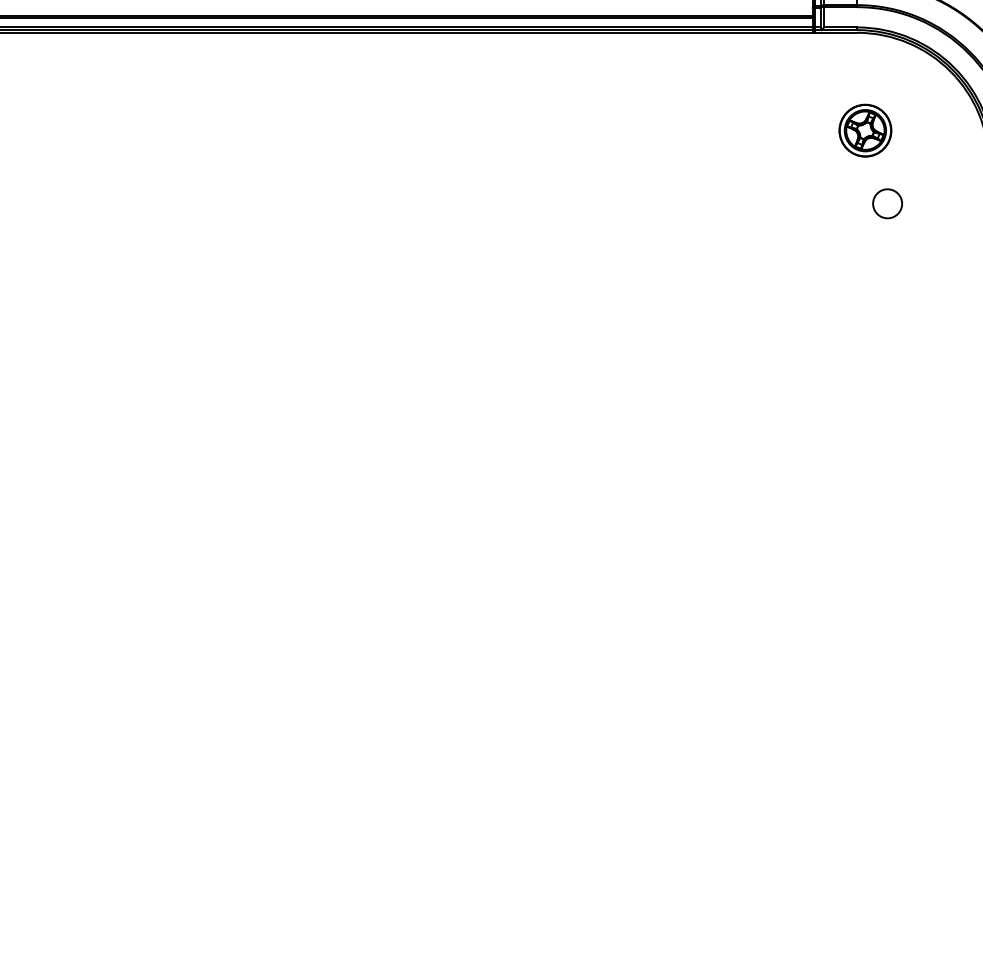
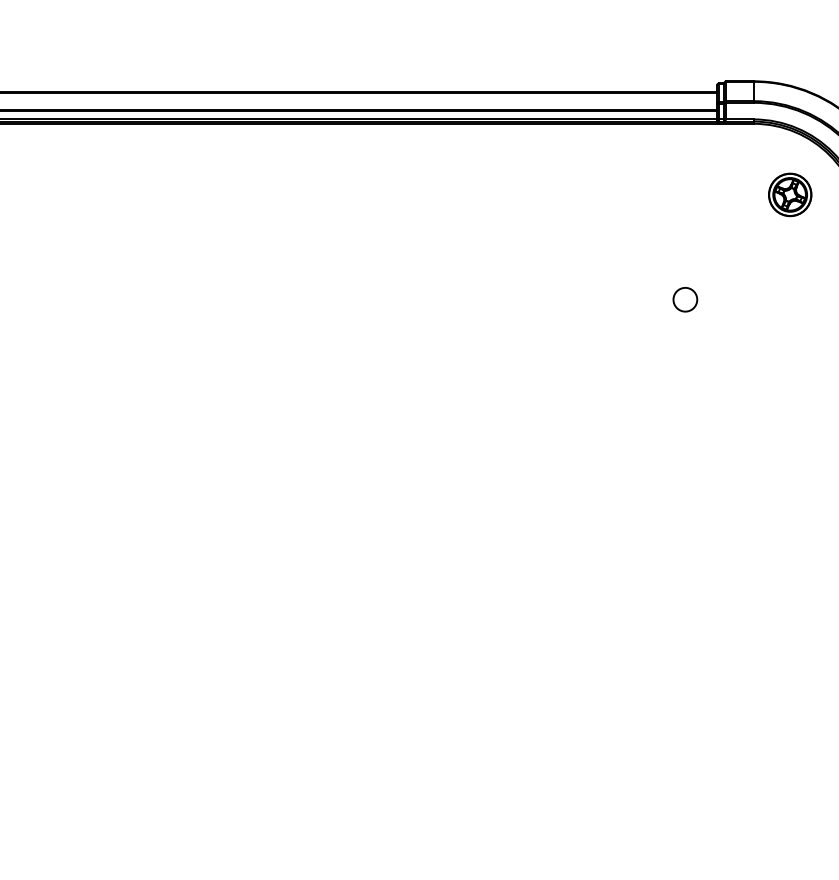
part: (865, 130) -> (790, 194), moved
circle: (887, 203) -> (685, 299), moved

